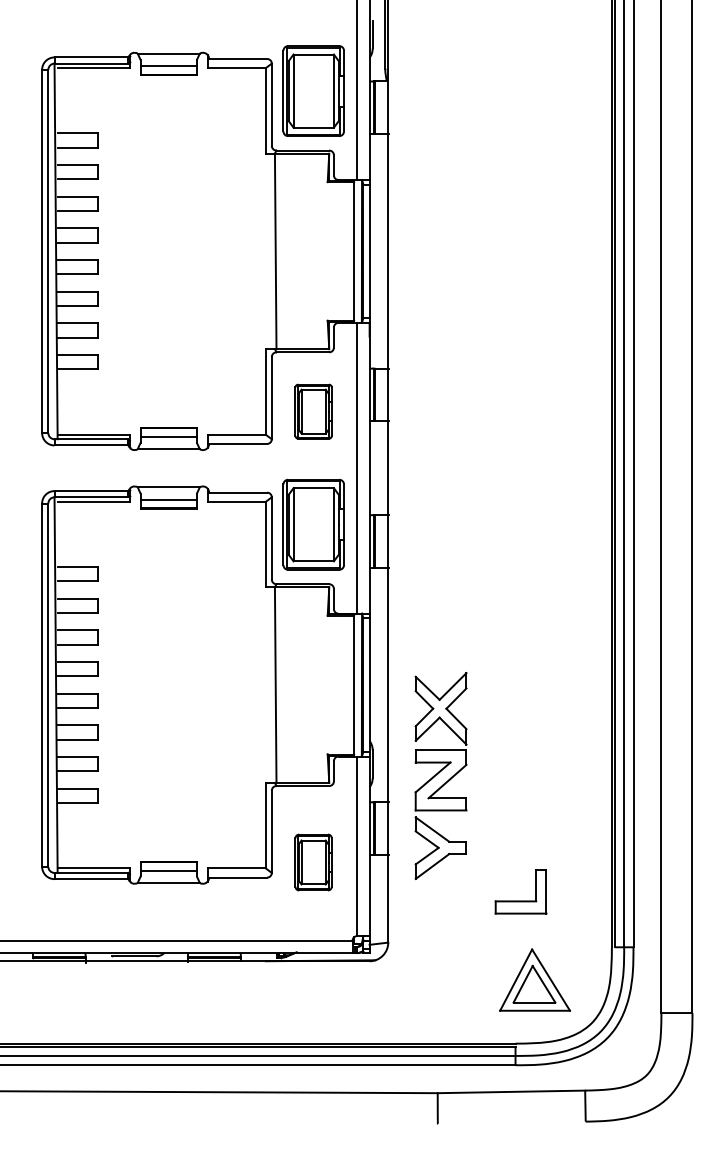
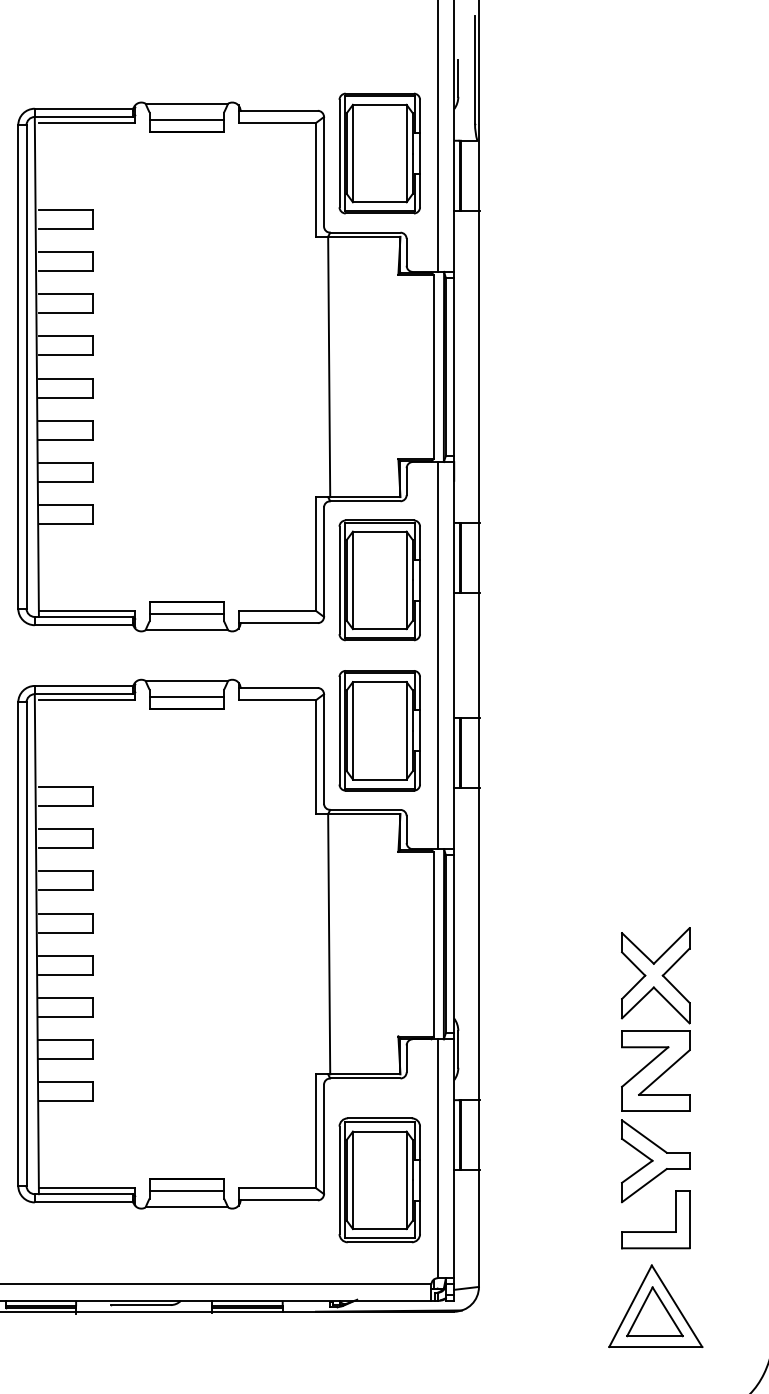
part: (313, 411) -> (379, 580), size x1.67
part: (440, 775) -> (654, 1064), moved
part: (313, 862) -> (379, 1180), size x1.67
part: (534, 979) -> (654, 1305), moved

